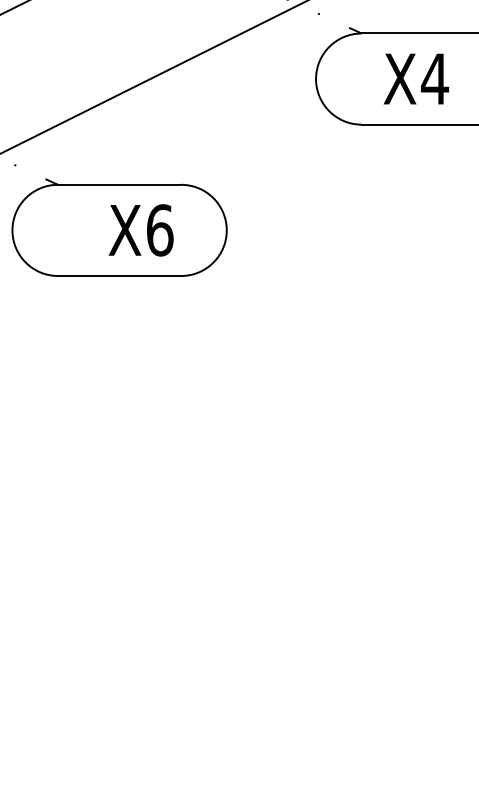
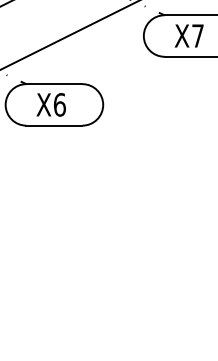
text: (433, 77) -> (197, 35), X4 -> X7
text: (139, 229) -> (50, 104), moved

